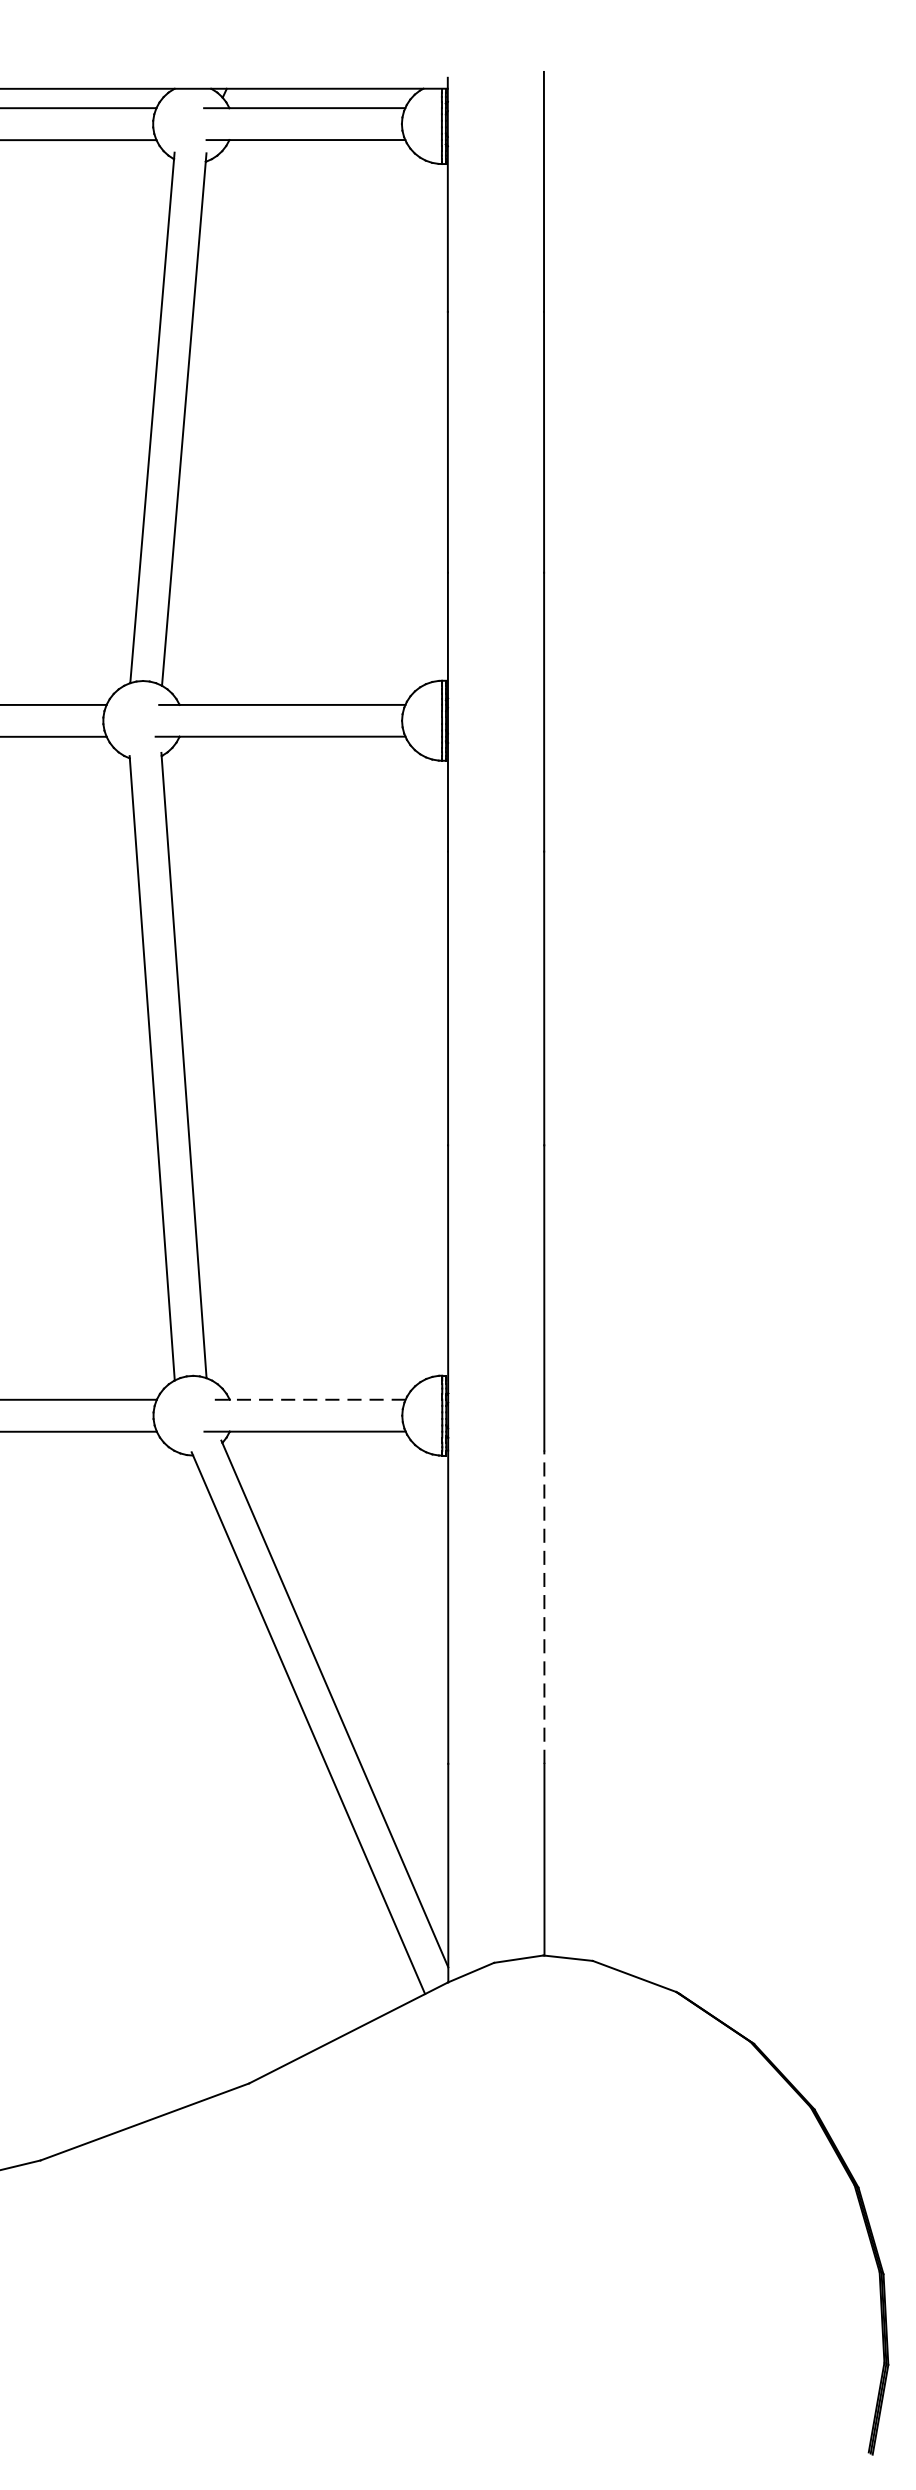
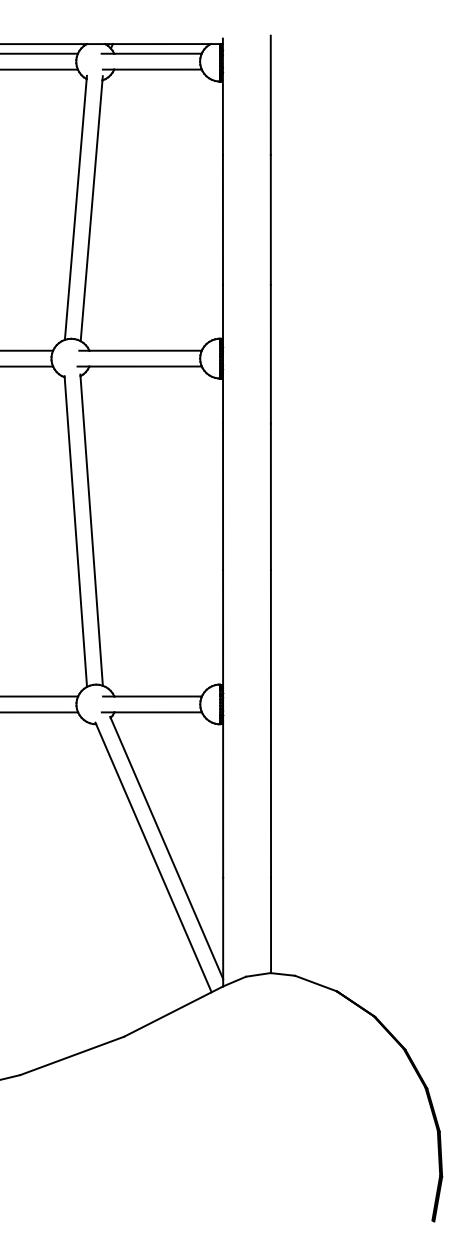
line: (306, 1399) -> (152, 696), dashed -> solid
line: (543, 1606) -> (270, 799), dashed -> solid

